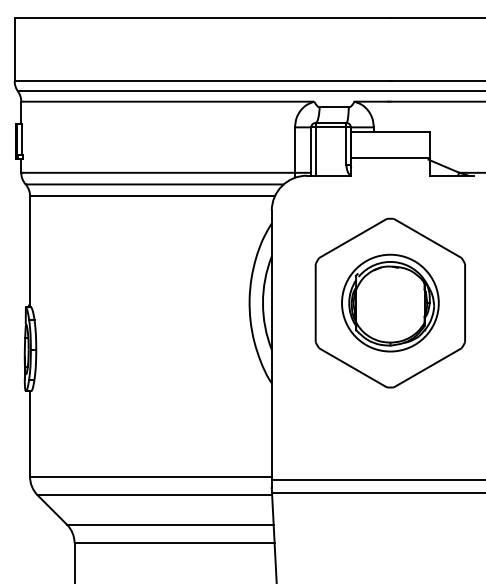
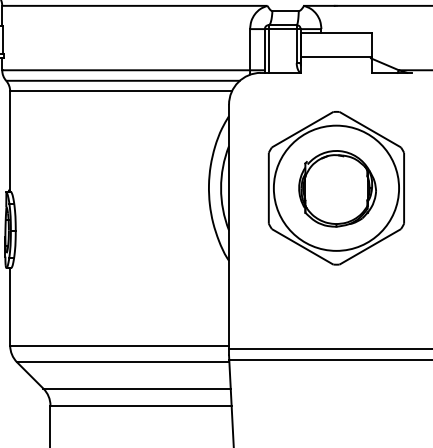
circle: (390, 303) -> (336, 188), size x1.43

